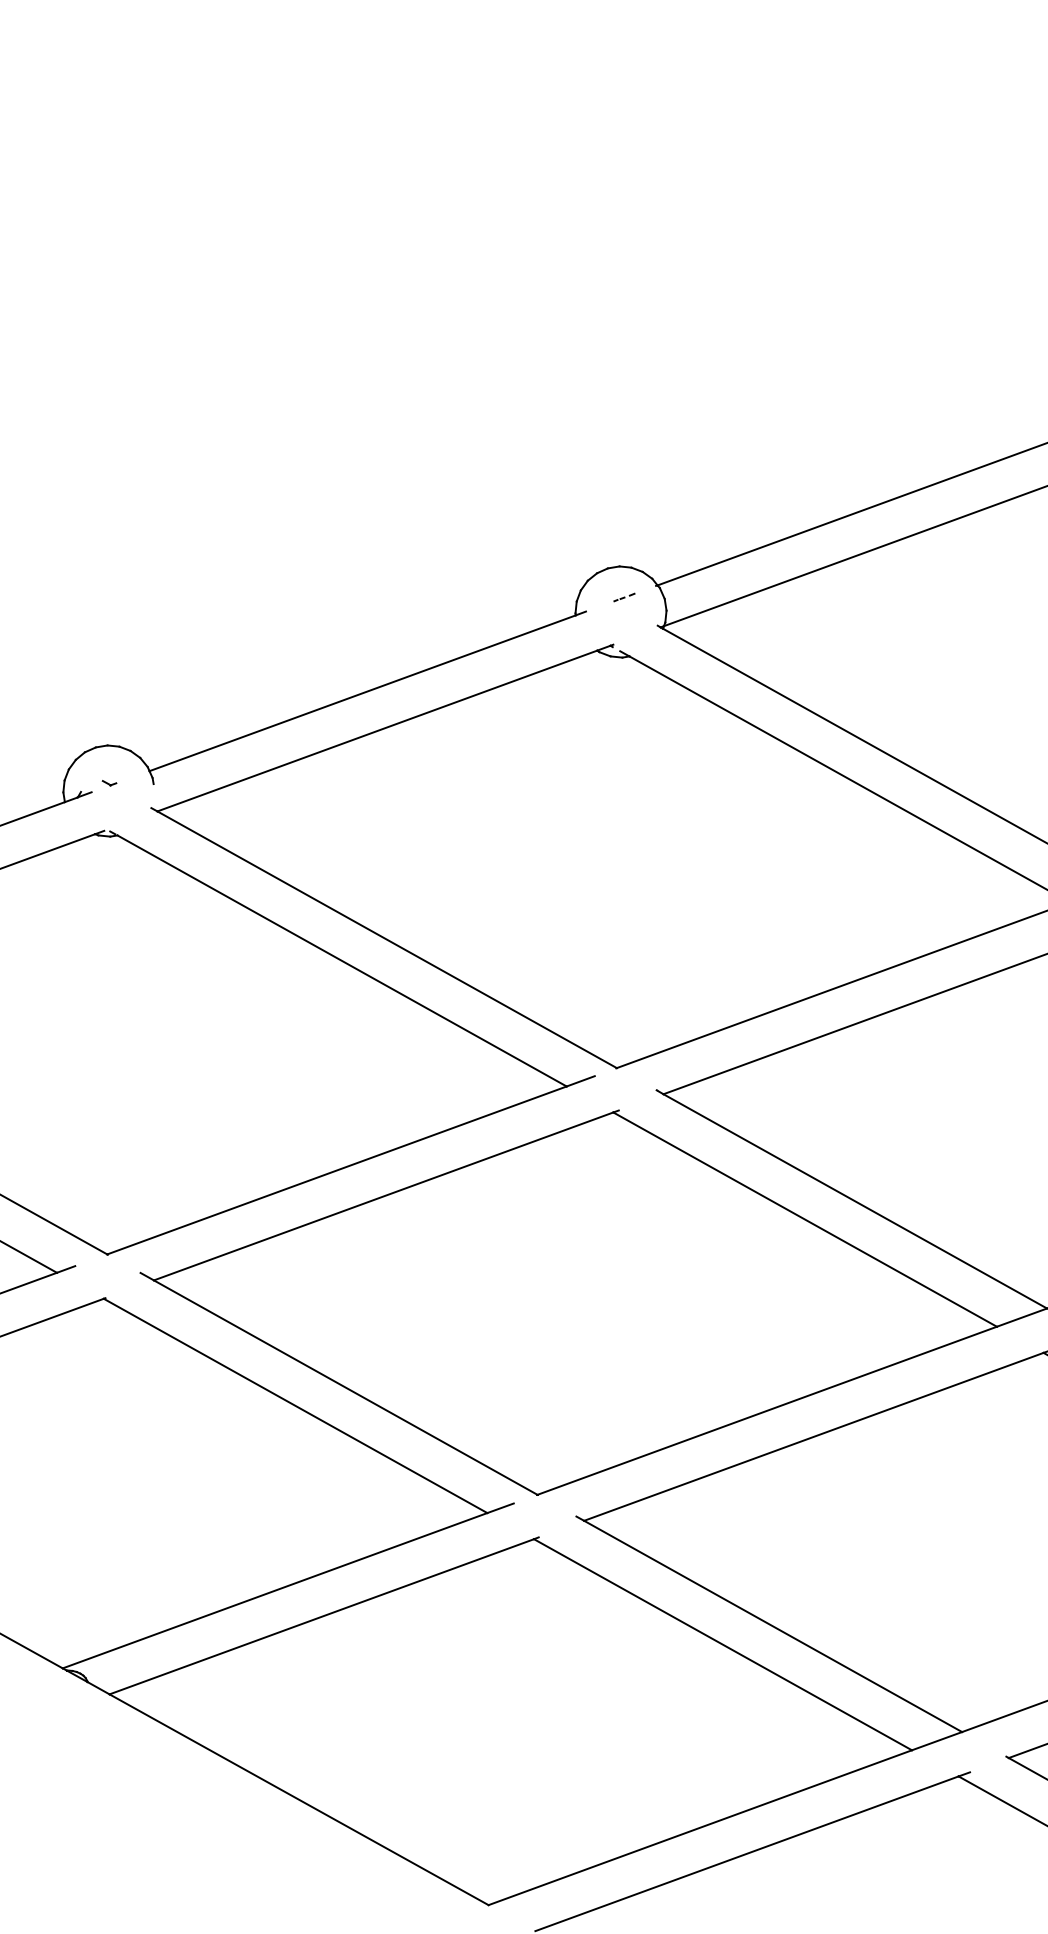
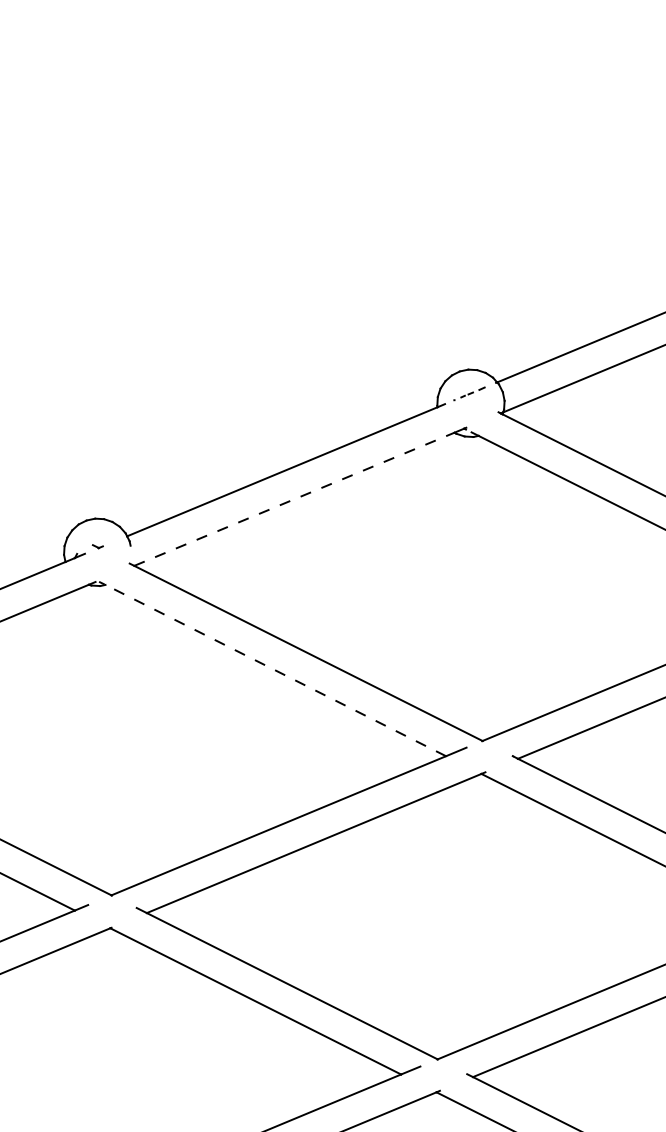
part: (624, 597) -> (473, 392), size x1.6
line: (377, 730) -> (294, 498), solid -> dashed
line: (341, 960) -> (275, 670), solid -> dashed

